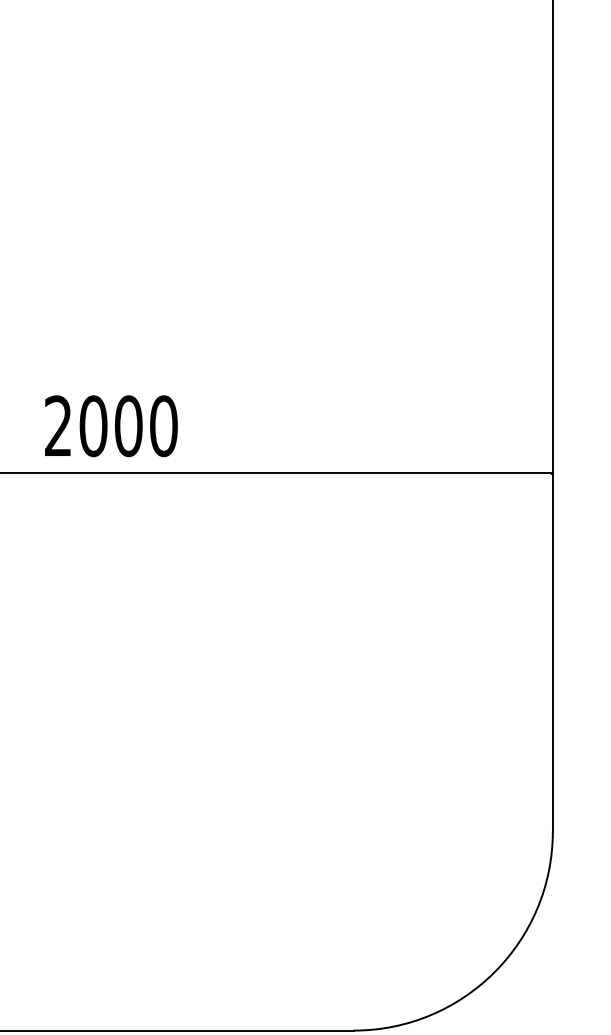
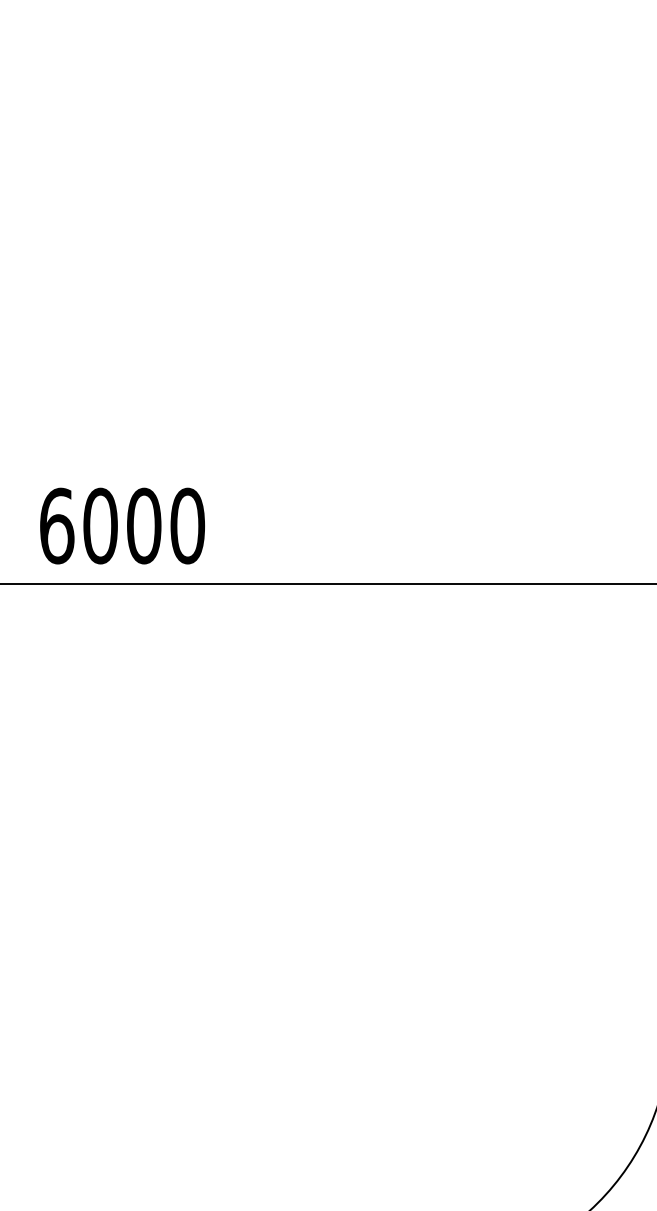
text: (58, 426) -> (57, 526), 2000 -> 6000

